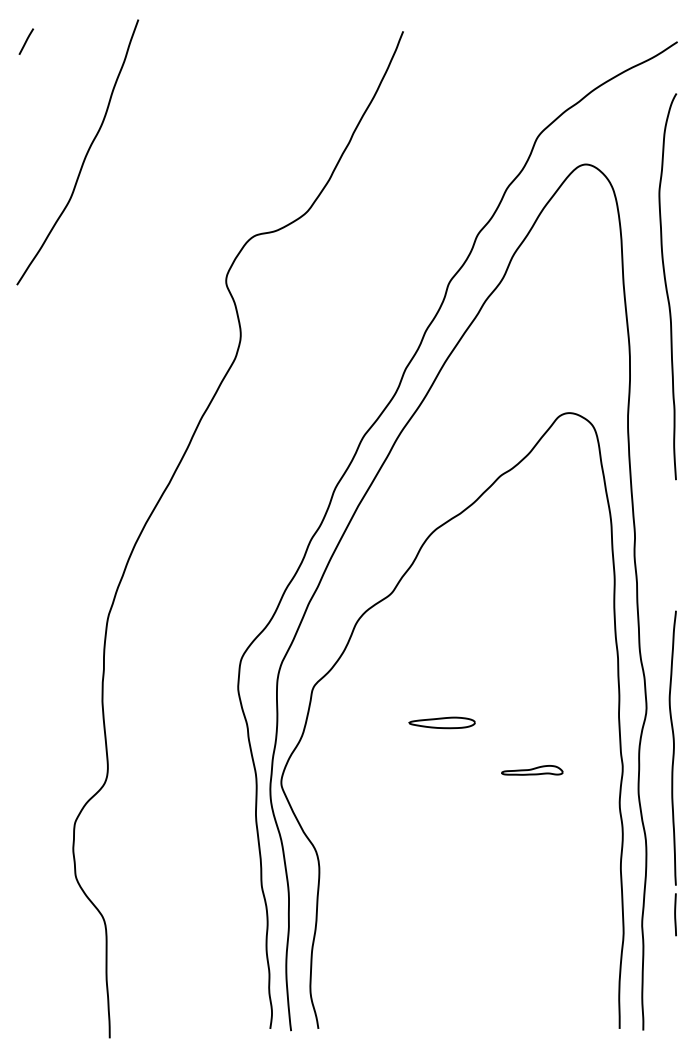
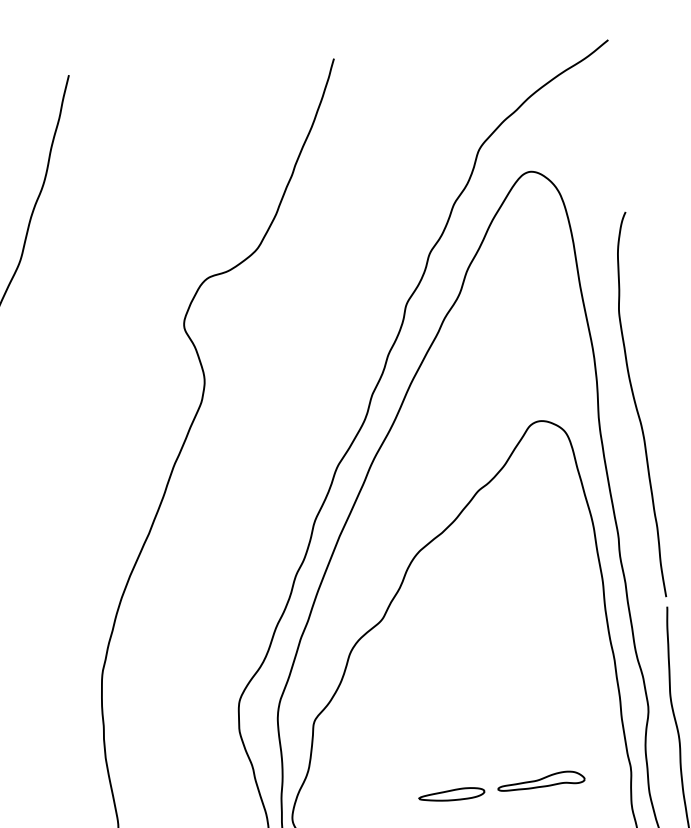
curve: (666, 286) -> (636, 405), moved
part: (441, 722) -> (451, 794), moved
part: (532, 770) -> (541, 781), size x1.43

